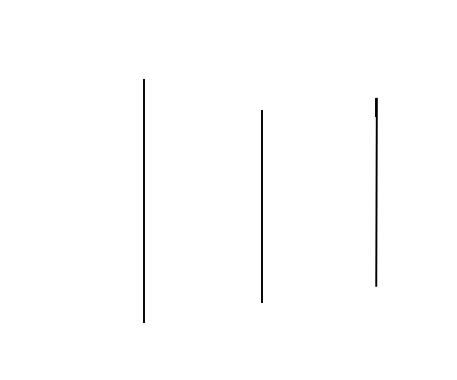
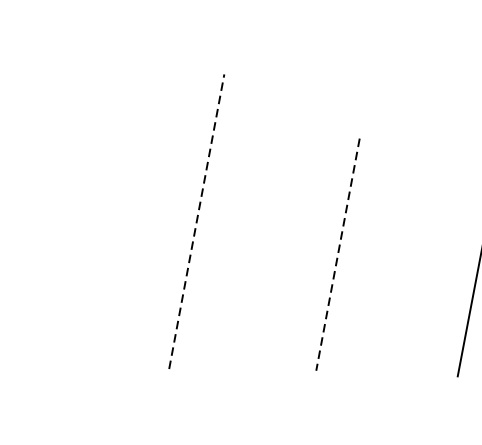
line: (143, 200) -> (196, 220), solid -> dashed
line: (261, 206) -> (337, 254), solid -> dashed

